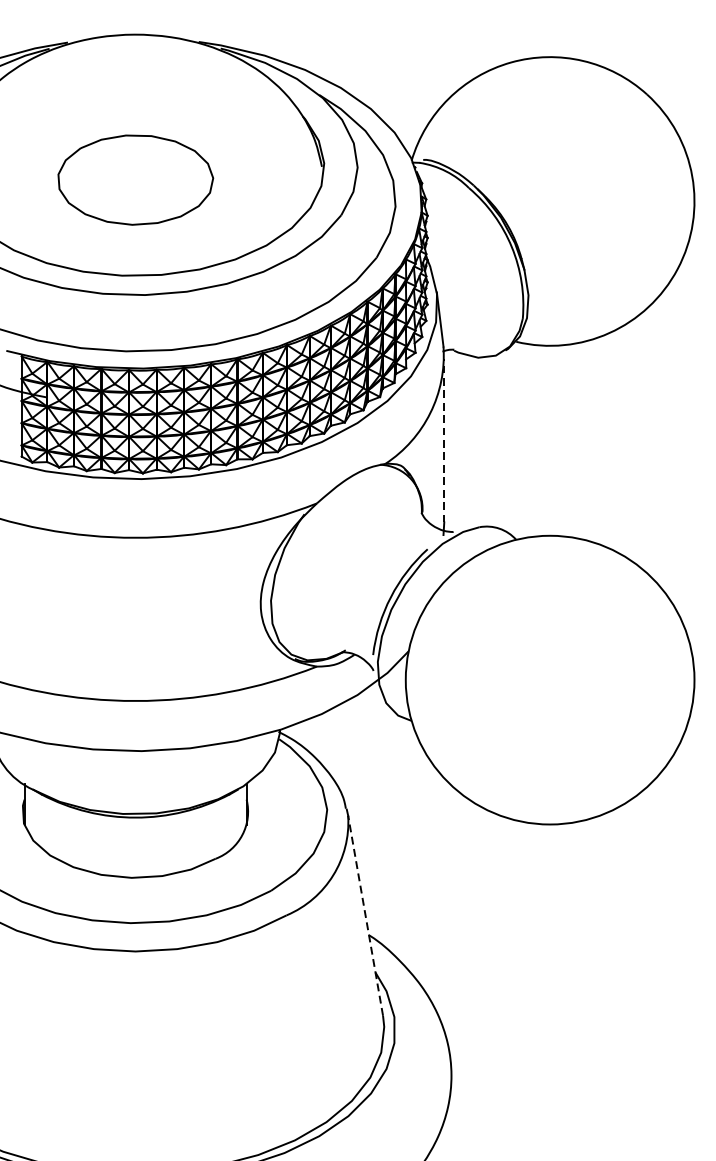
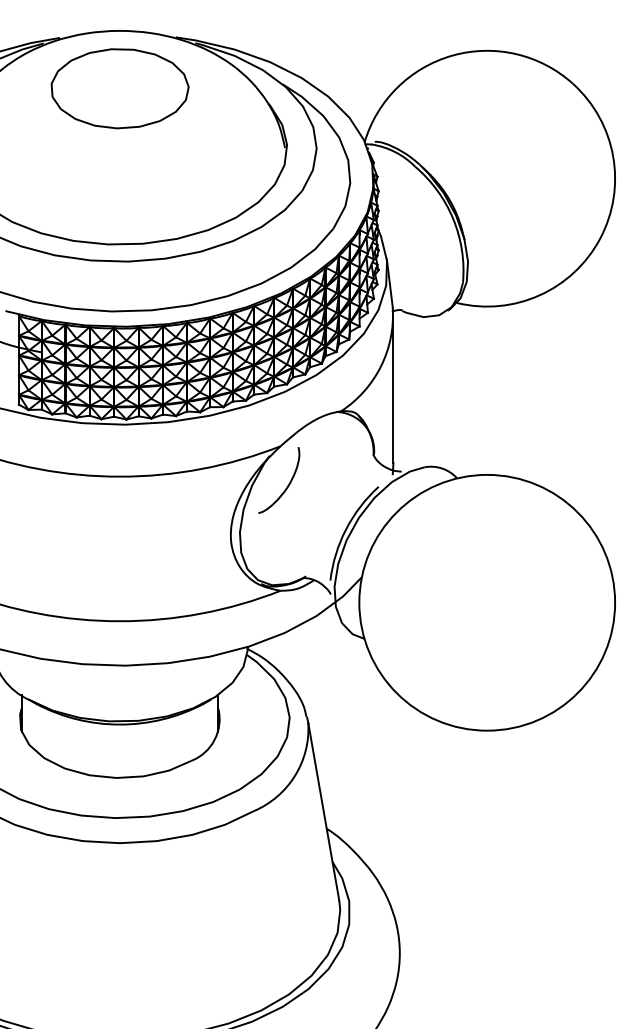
part: (135, 179) -> (119, 88), moved
line: (444, 440) -> (393, 390), dashed -> solid
curve: (324, 547) -> (287, 485), added
line: (365, 915) -> (323, 811), dashed -> solid

